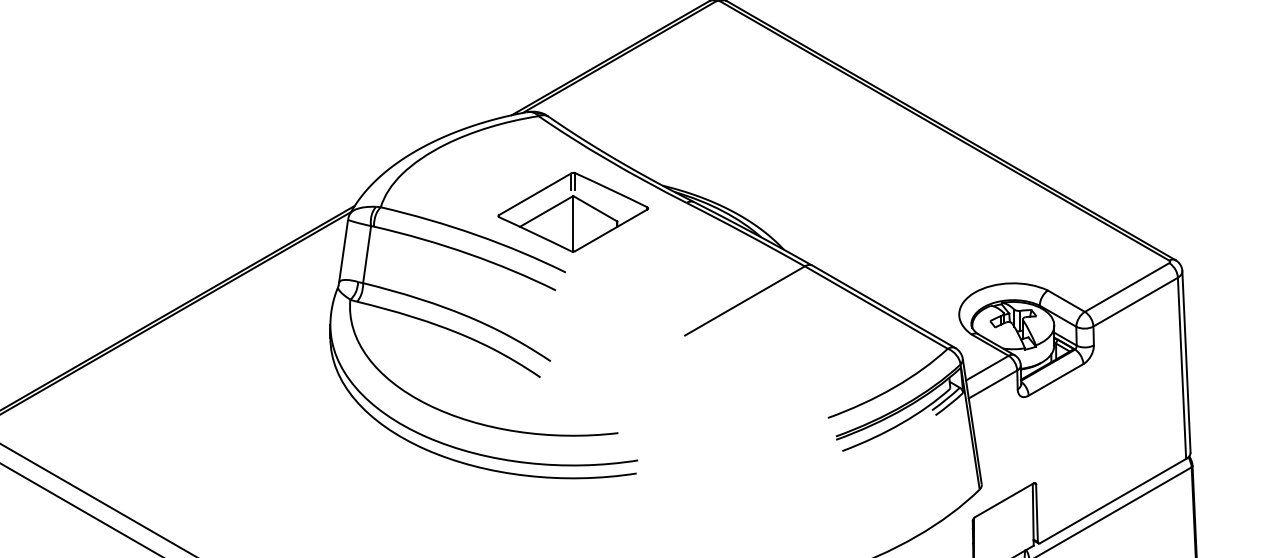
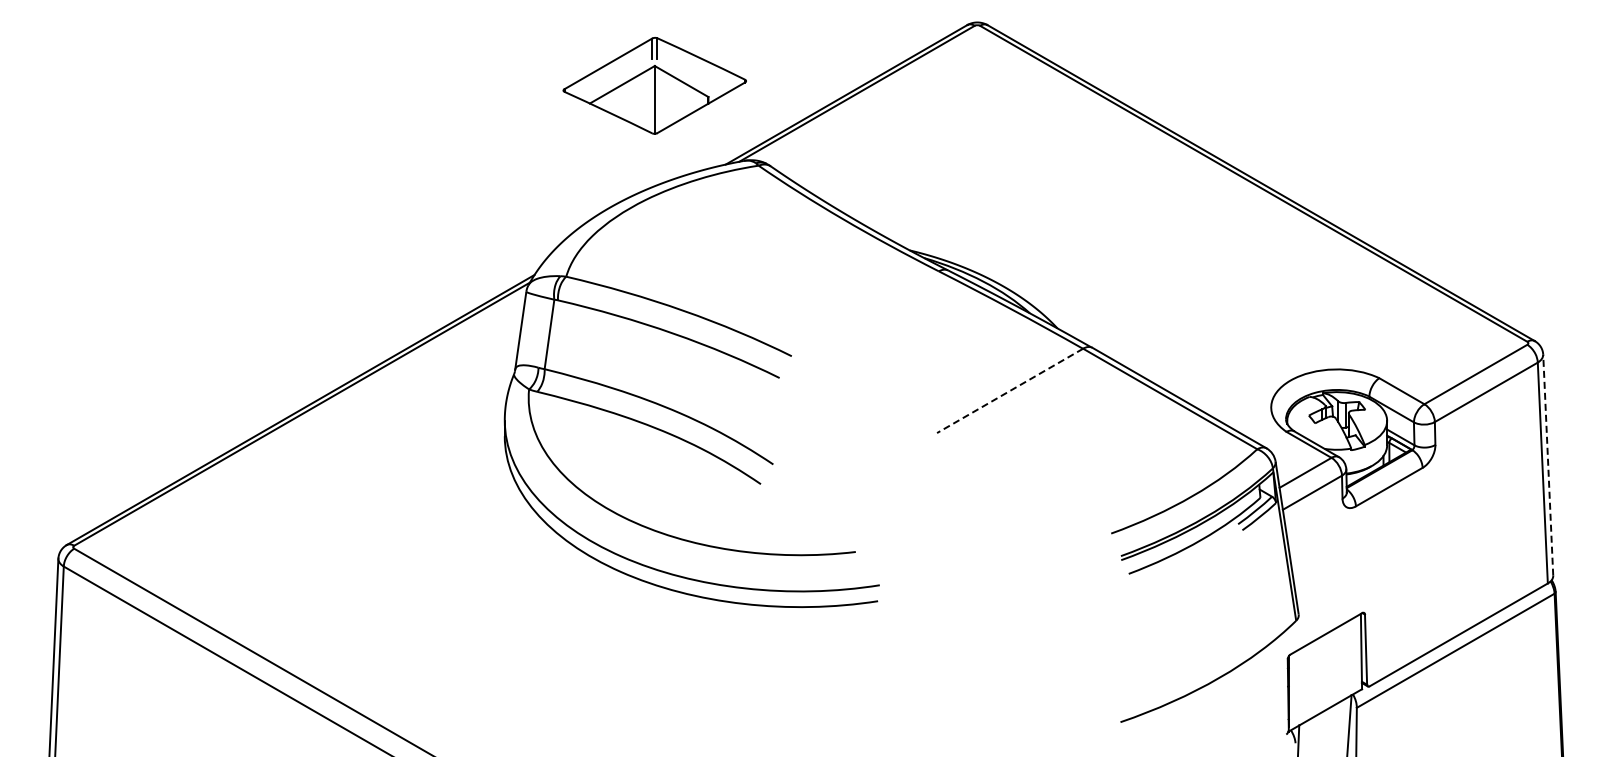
part: (573, 212) -> (654, 85), moved
line: (744, 301) -> (1009, 391), solid -> dashed
line: (1186, 362) -> (1548, 465), solid -> dashed

